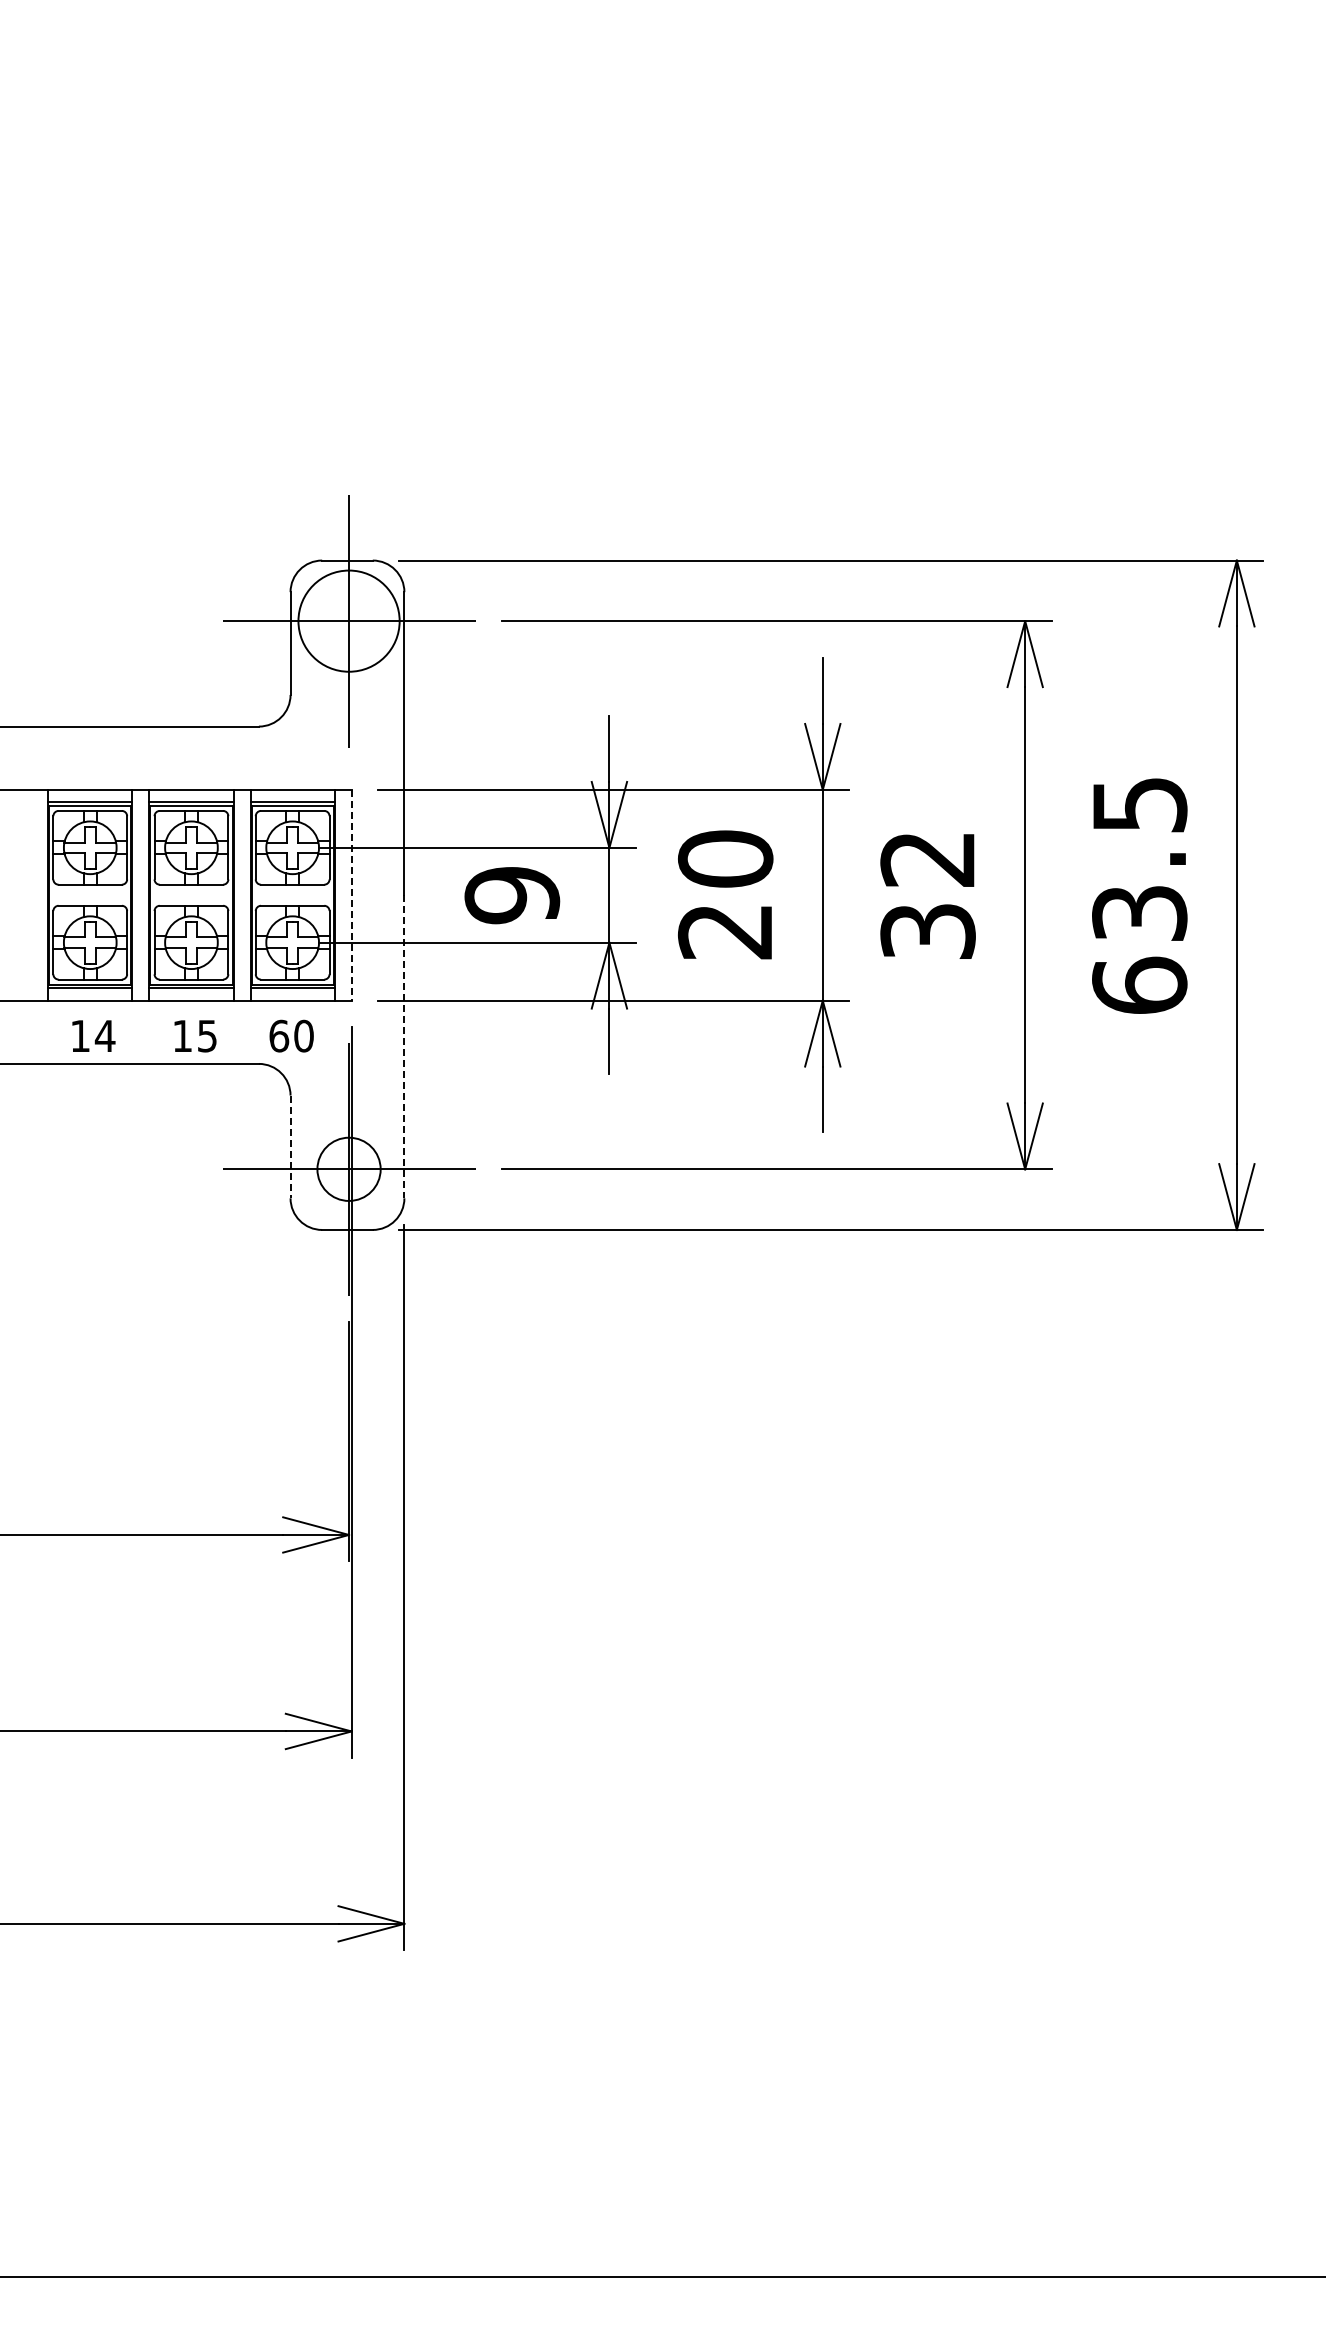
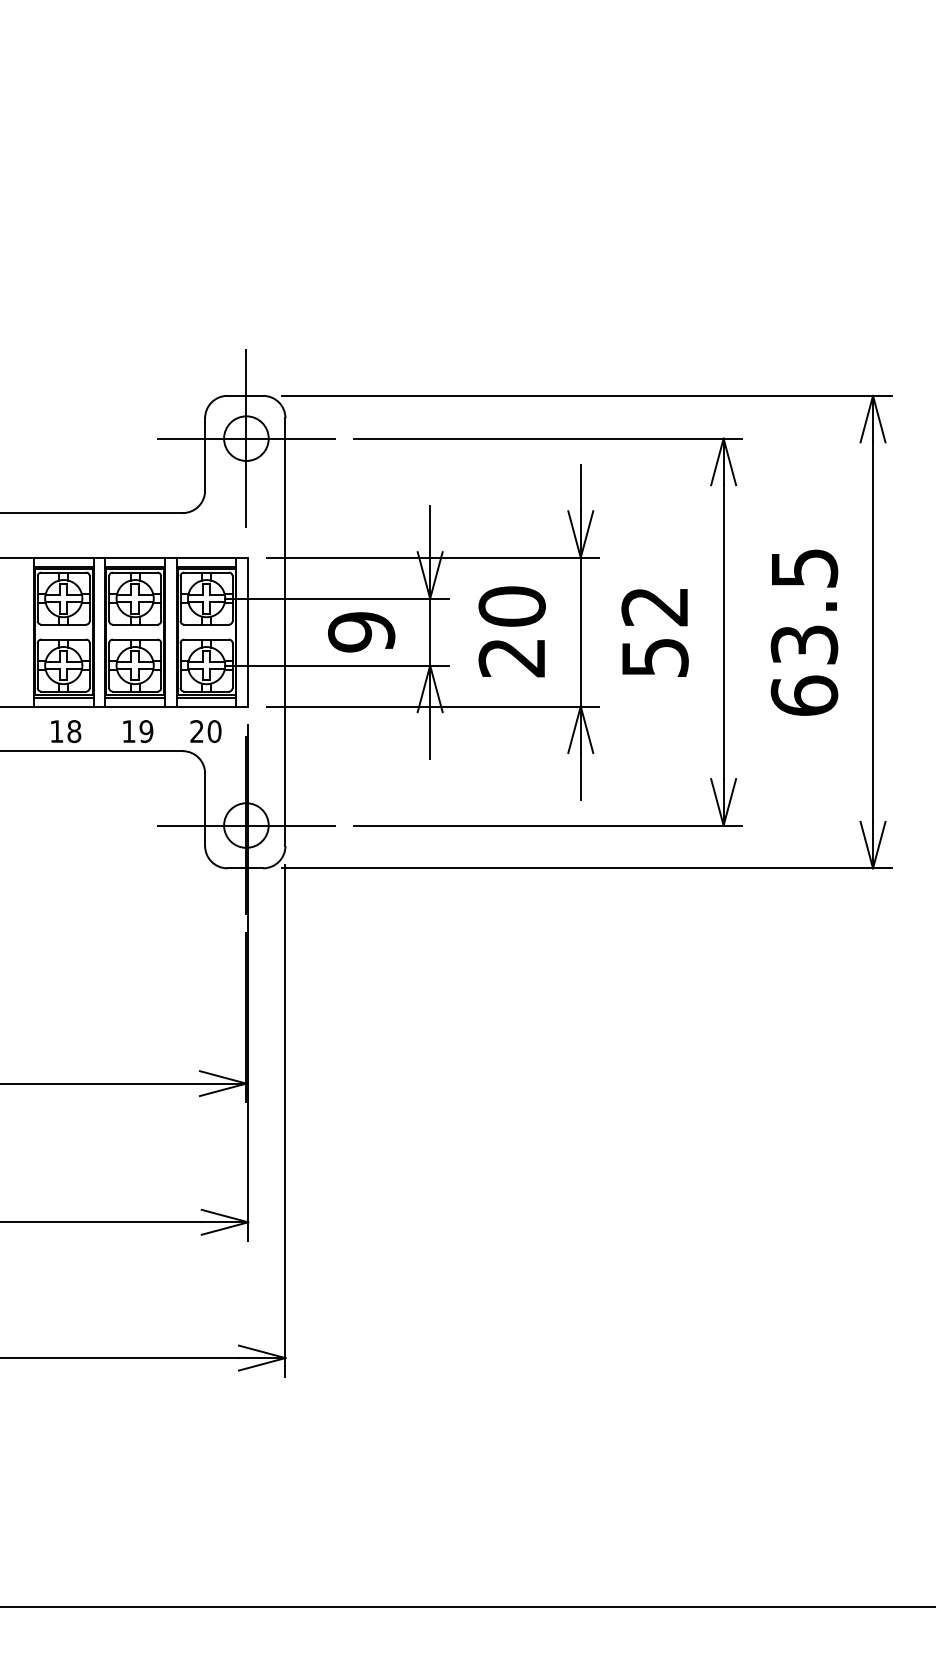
circle: (348, 620) -> (246, 438), size x0.62
line: (351, 895) -> (248, 632), dashed -> solid
text: (927, 931) -> (654, 657), 32 -> 52
text: (104, 1035) -> (73, 731), 14 -> 18
text: (207, 1035) -> (146, 731), 15 -> 19
text: (279, 1035) -> (197, 731), 60 -> 20
line: (404, 1046) -> (285, 738), dashed -> solid
line: (290, 1147) -> (205, 810), dashed -> solid

